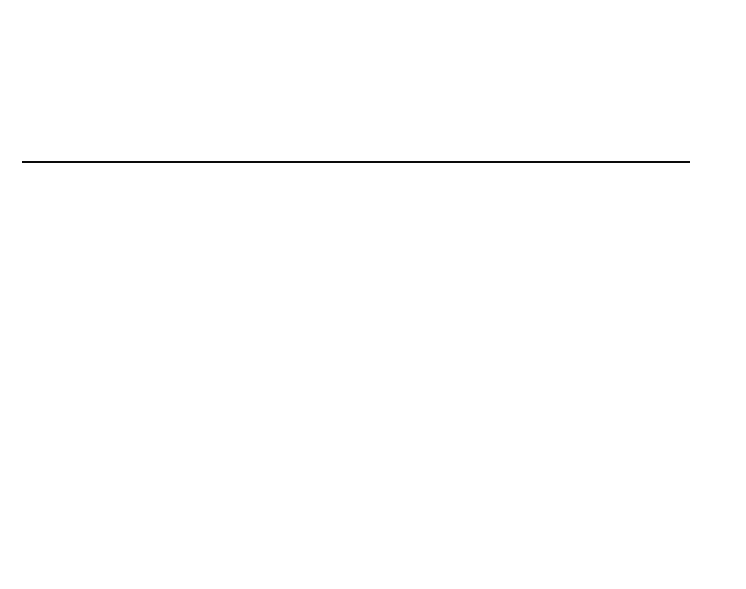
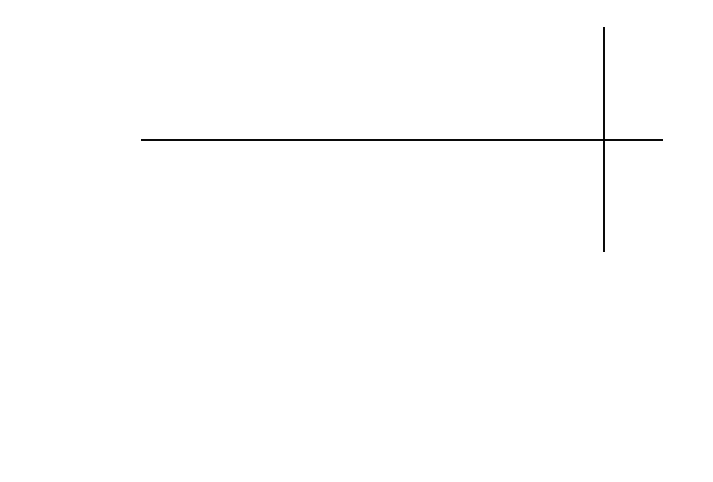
line: (615, 161) -> (604, 139), added

